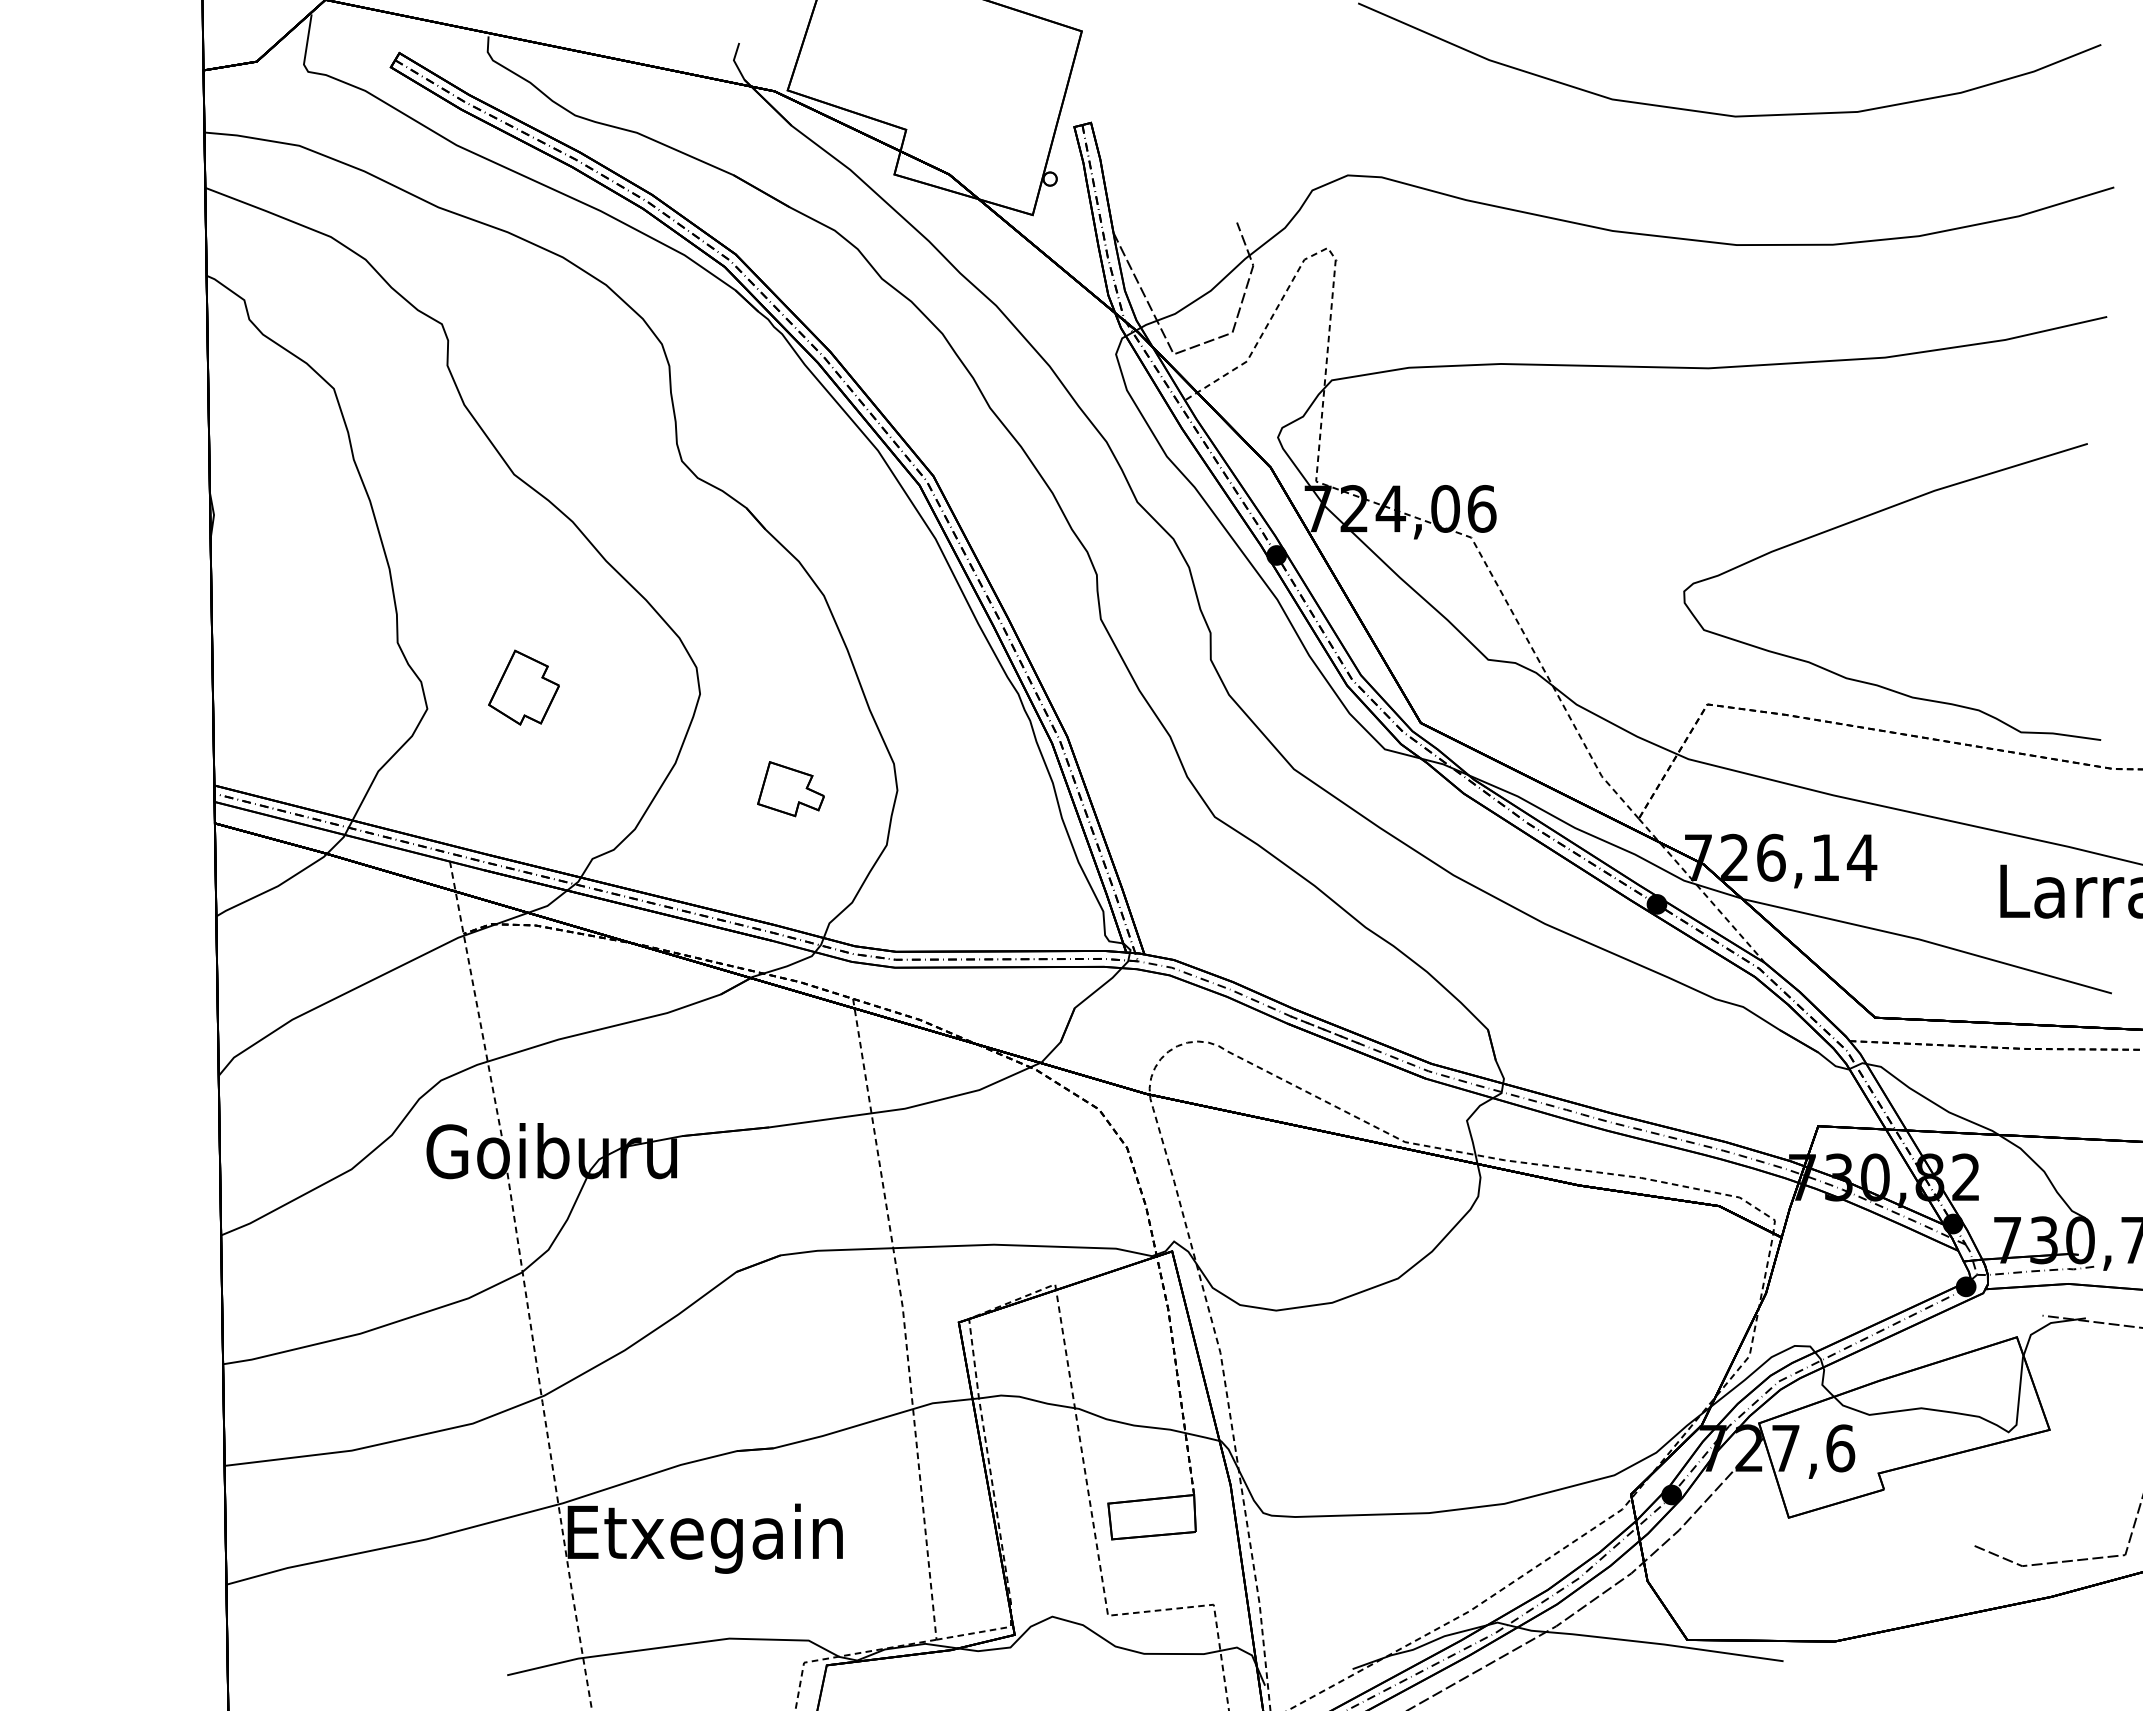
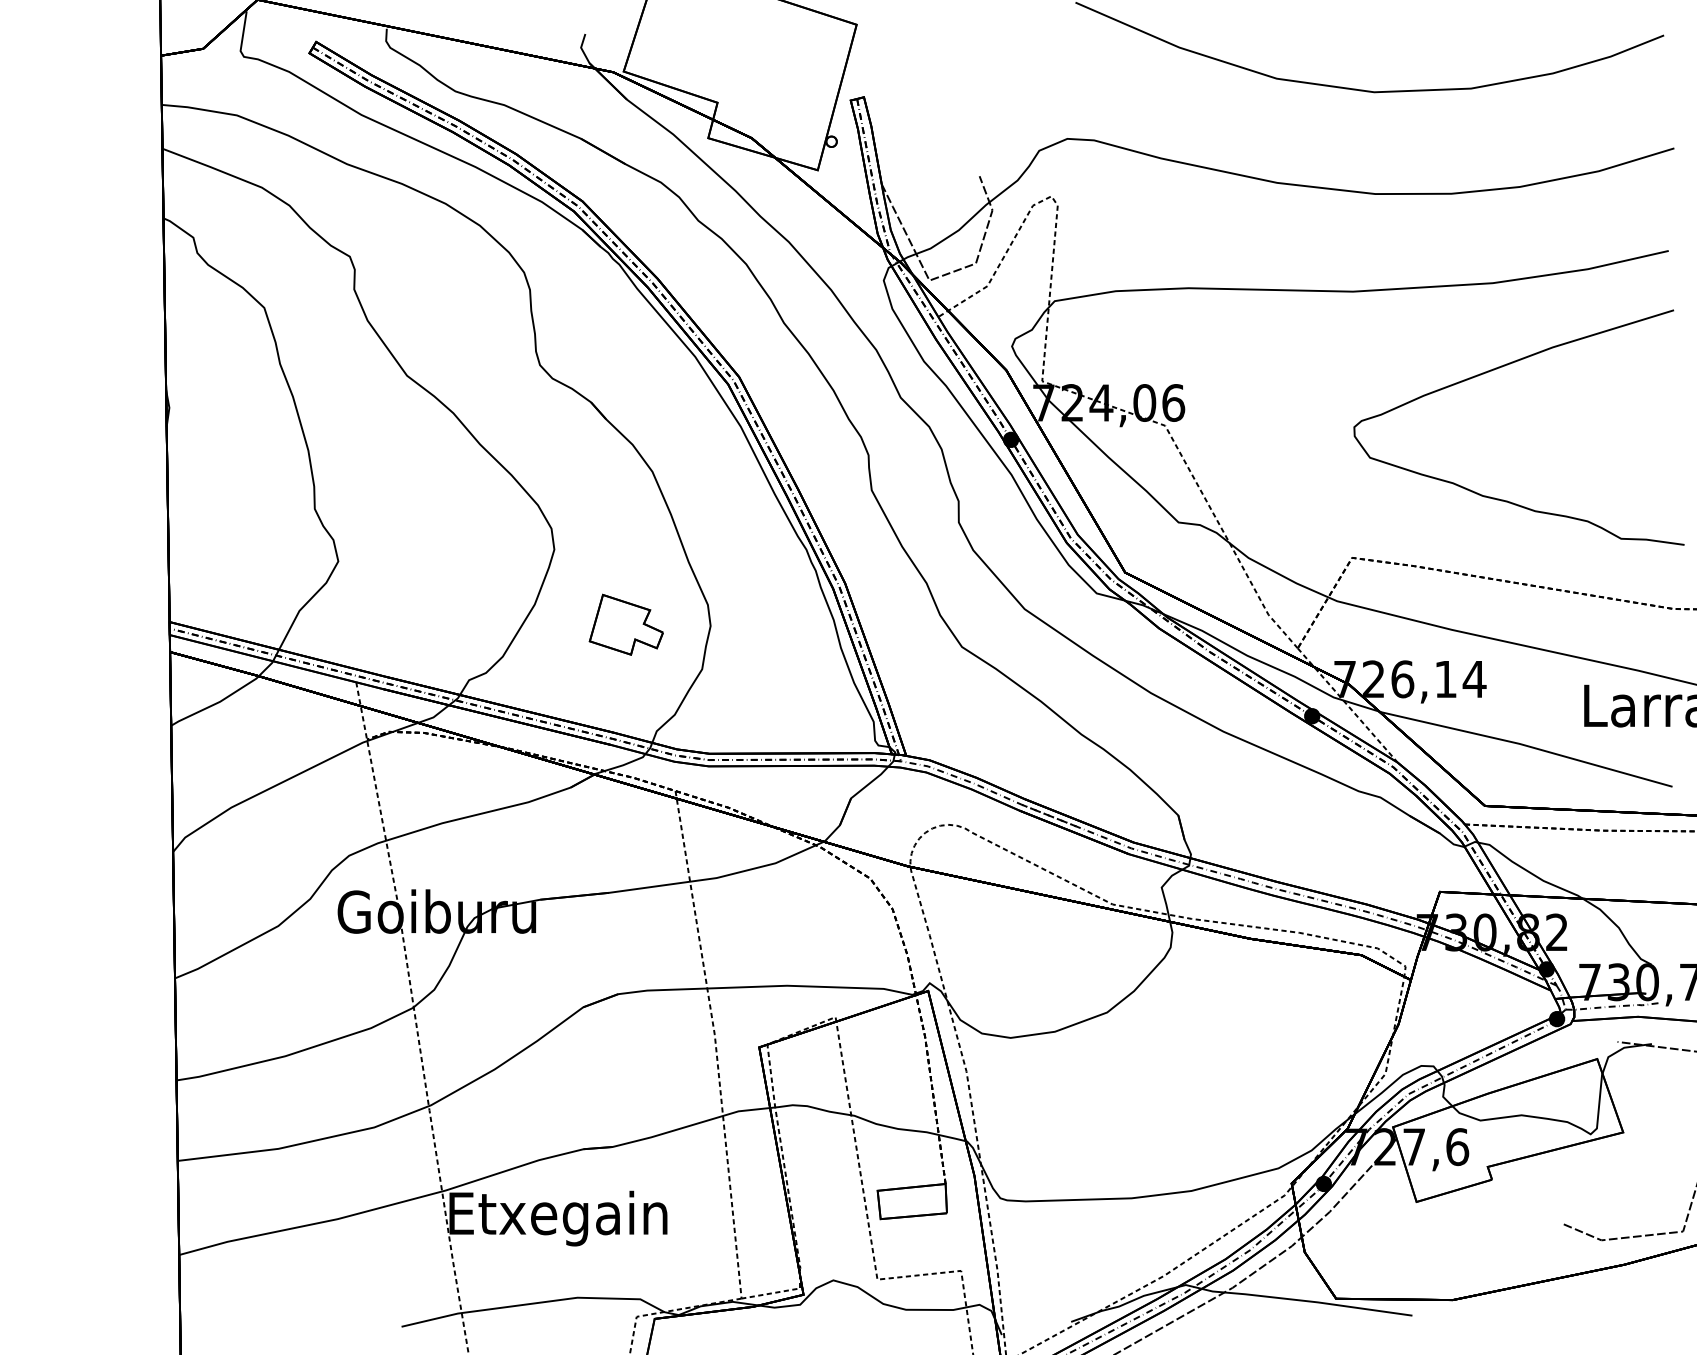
curve: (1861, 519) -> (1494, 370), moved
part: (523, 687) -> (414, 544), removed
part: (790, 789) -> (625, 625), size x1.4

